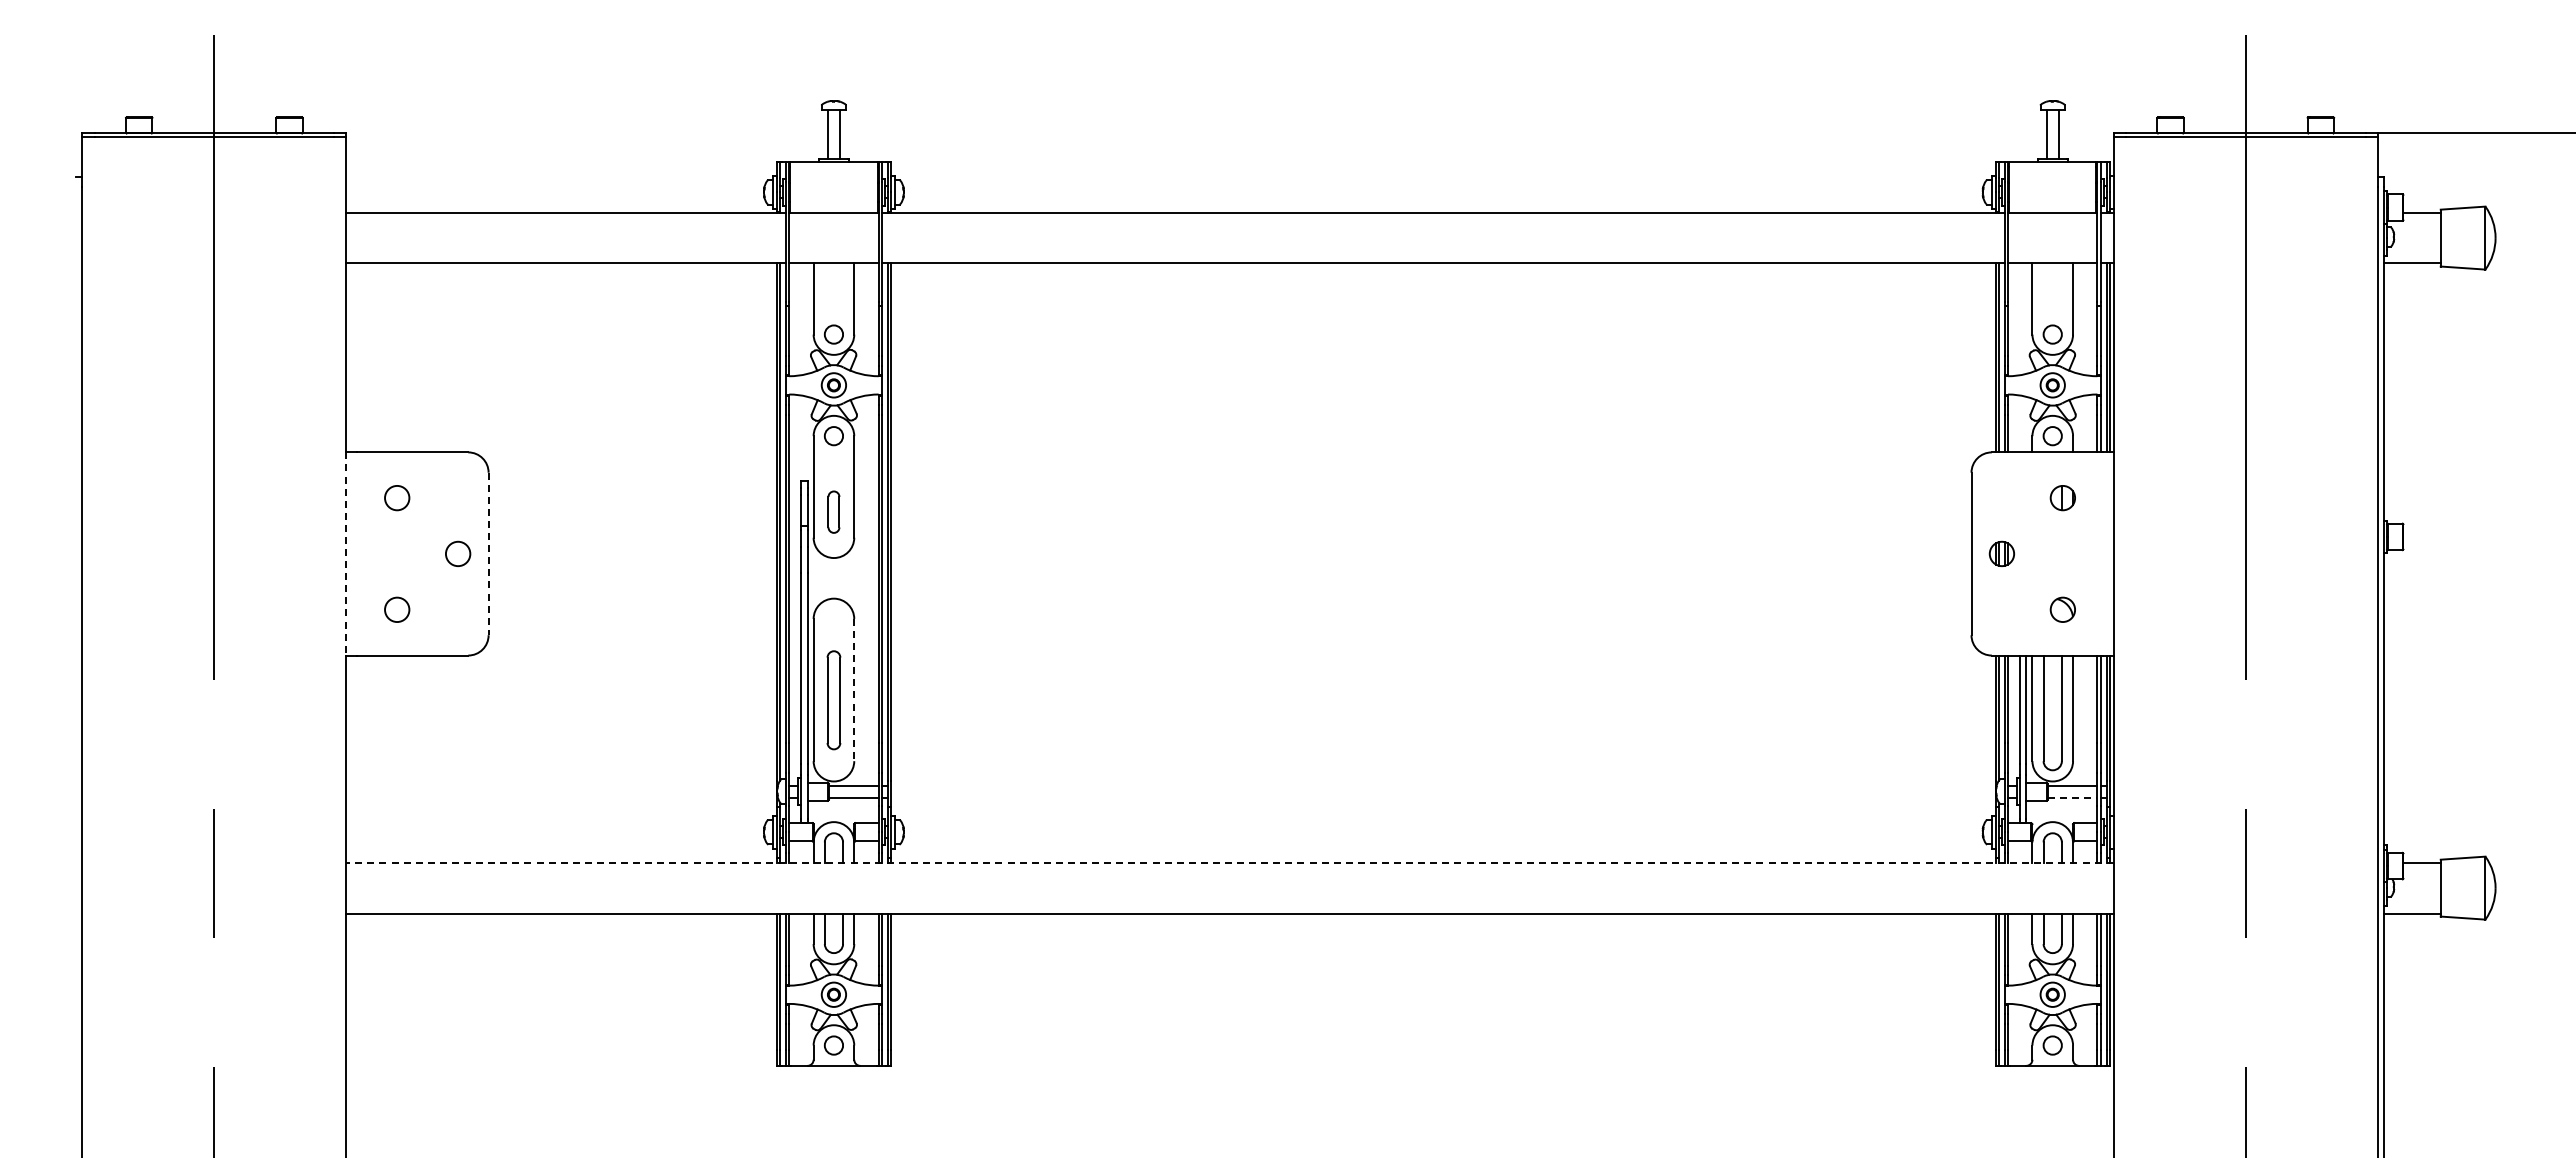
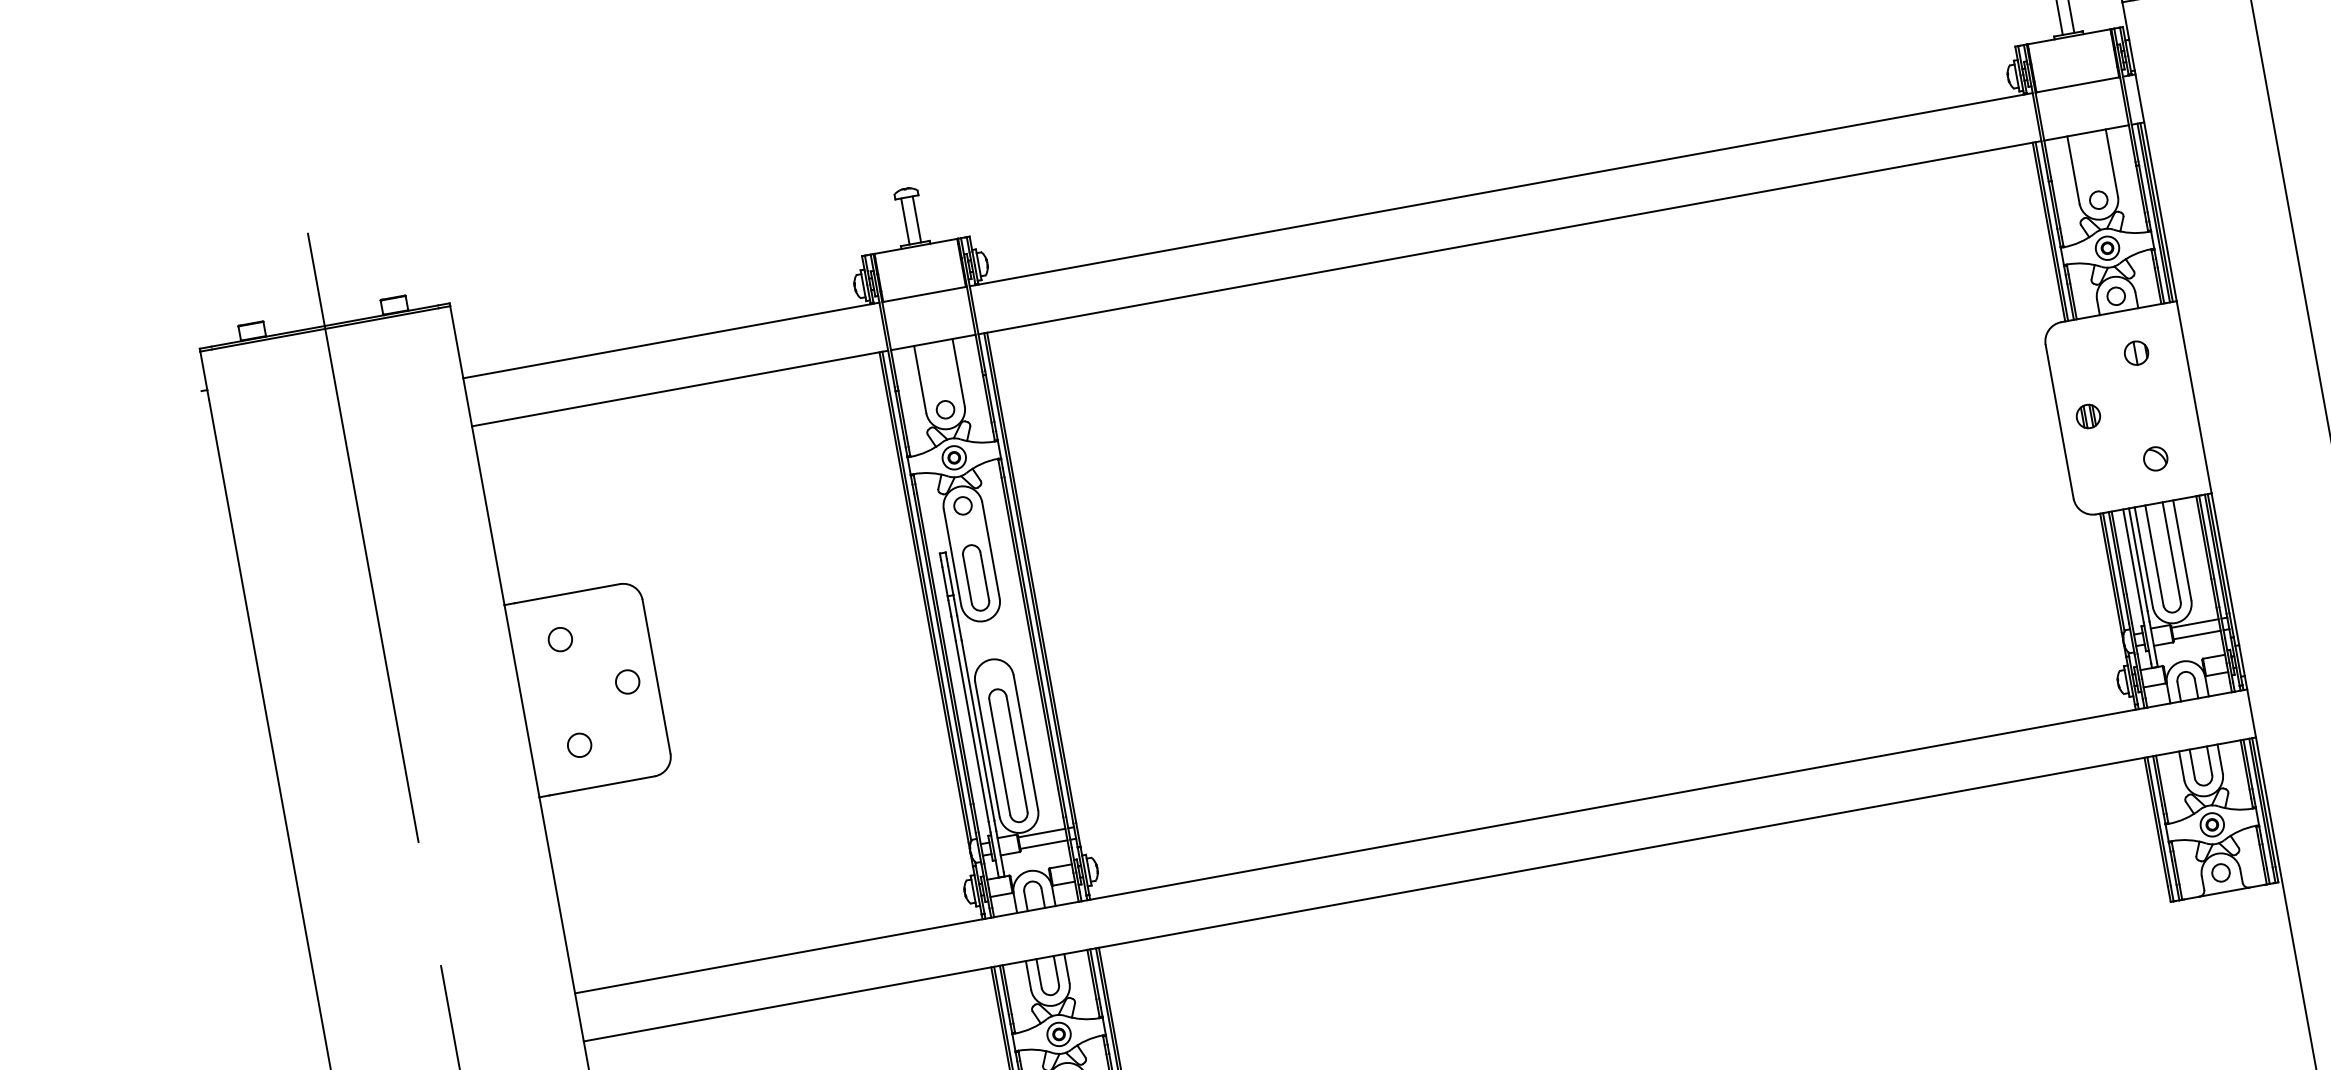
part: (833, 511) -> (975, 577), size x1.67
line: (346, 553) -> (521, 700), dashed -> solid
line: (488, 554) -> (656, 677), dashed -> solid
line: (854, 690) -> (1026, 743), dashed -> solid
part: (833, 700) -> (1008, 756), size x1.43
line: (2072, 797) -> (2197, 634), dashed -> solid
line: (1230, 862) -> (1411, 841), dashed -> solid

